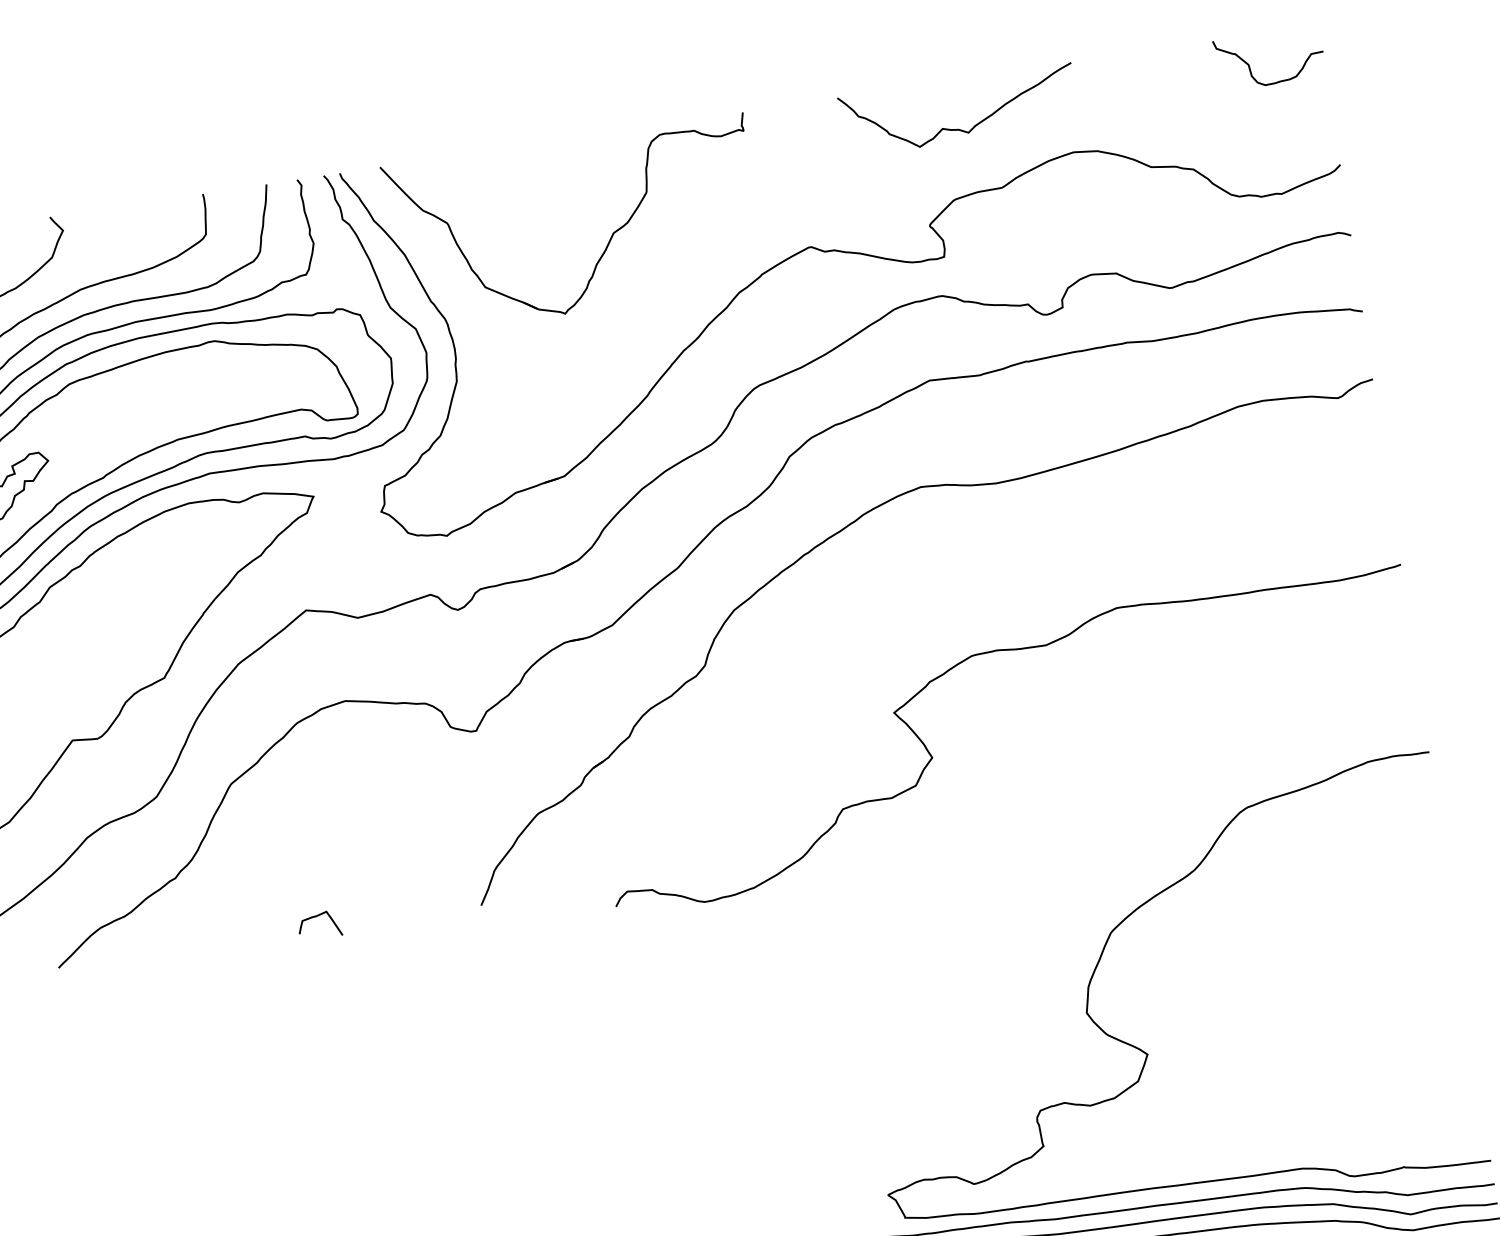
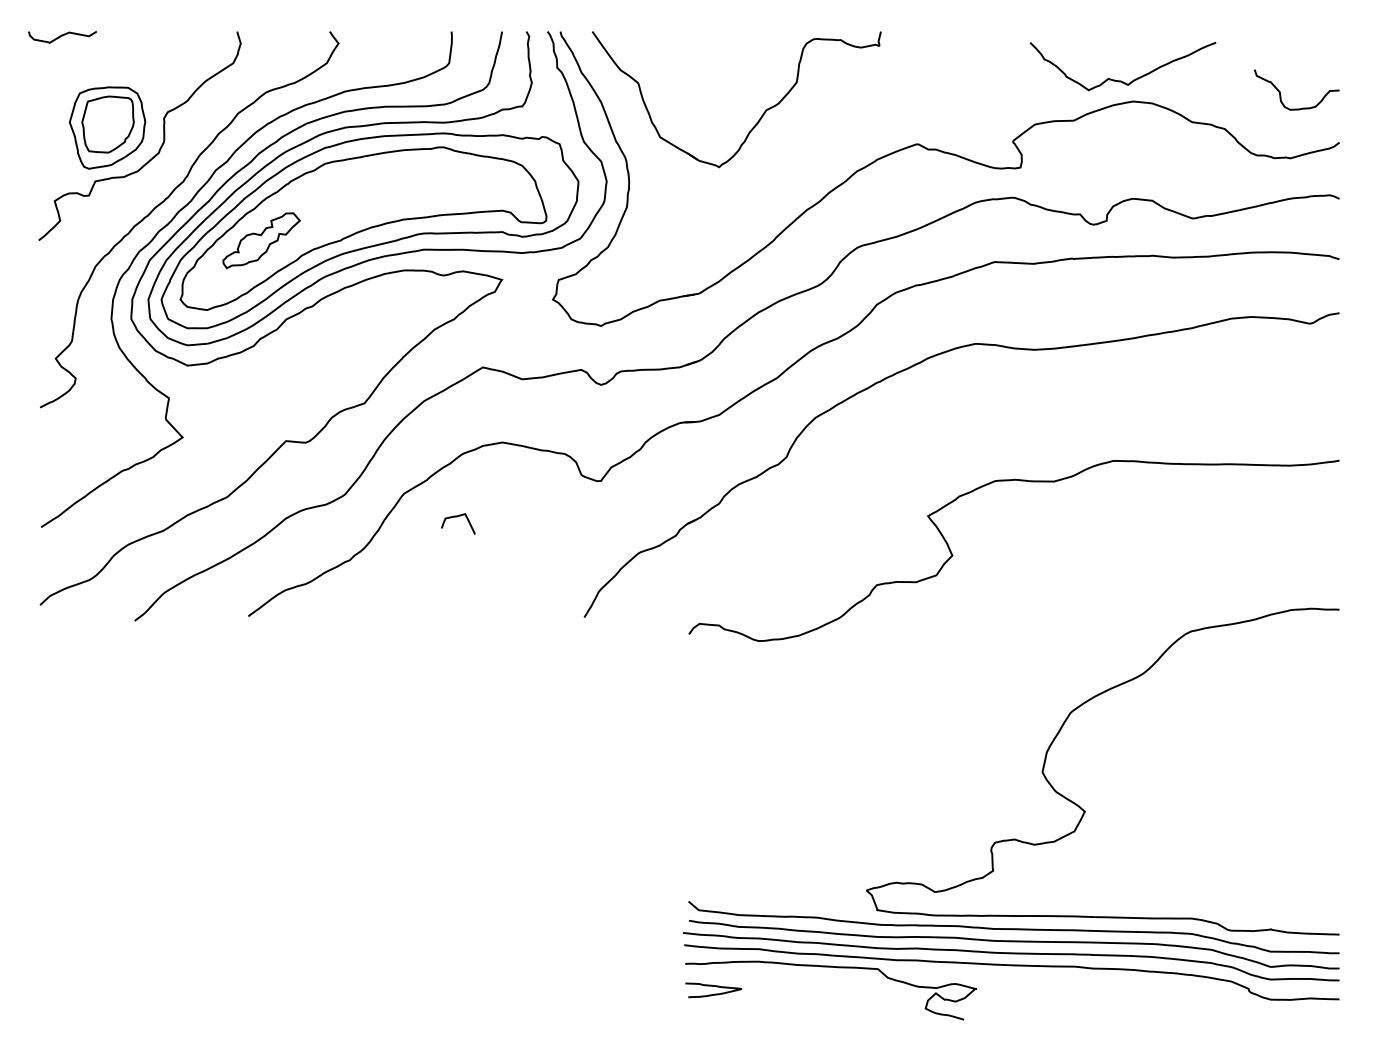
curve: (1249, 63) -> (1280, 91), moved
curve: (959, 128) -> (1121, 80), moved
curve: (317, 917) -> (457, 517), moved

